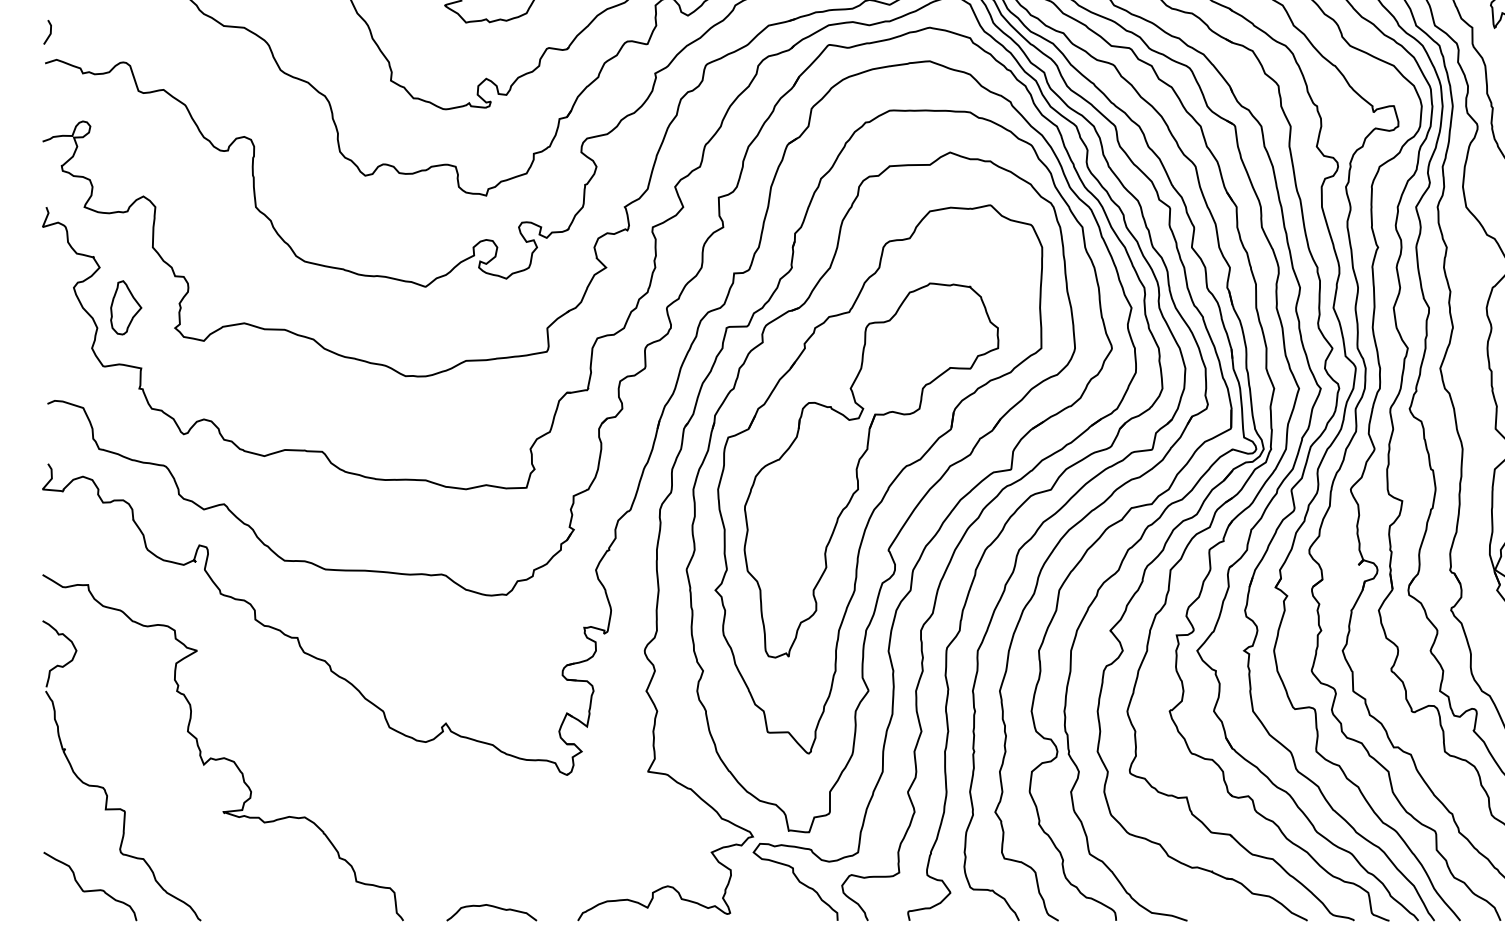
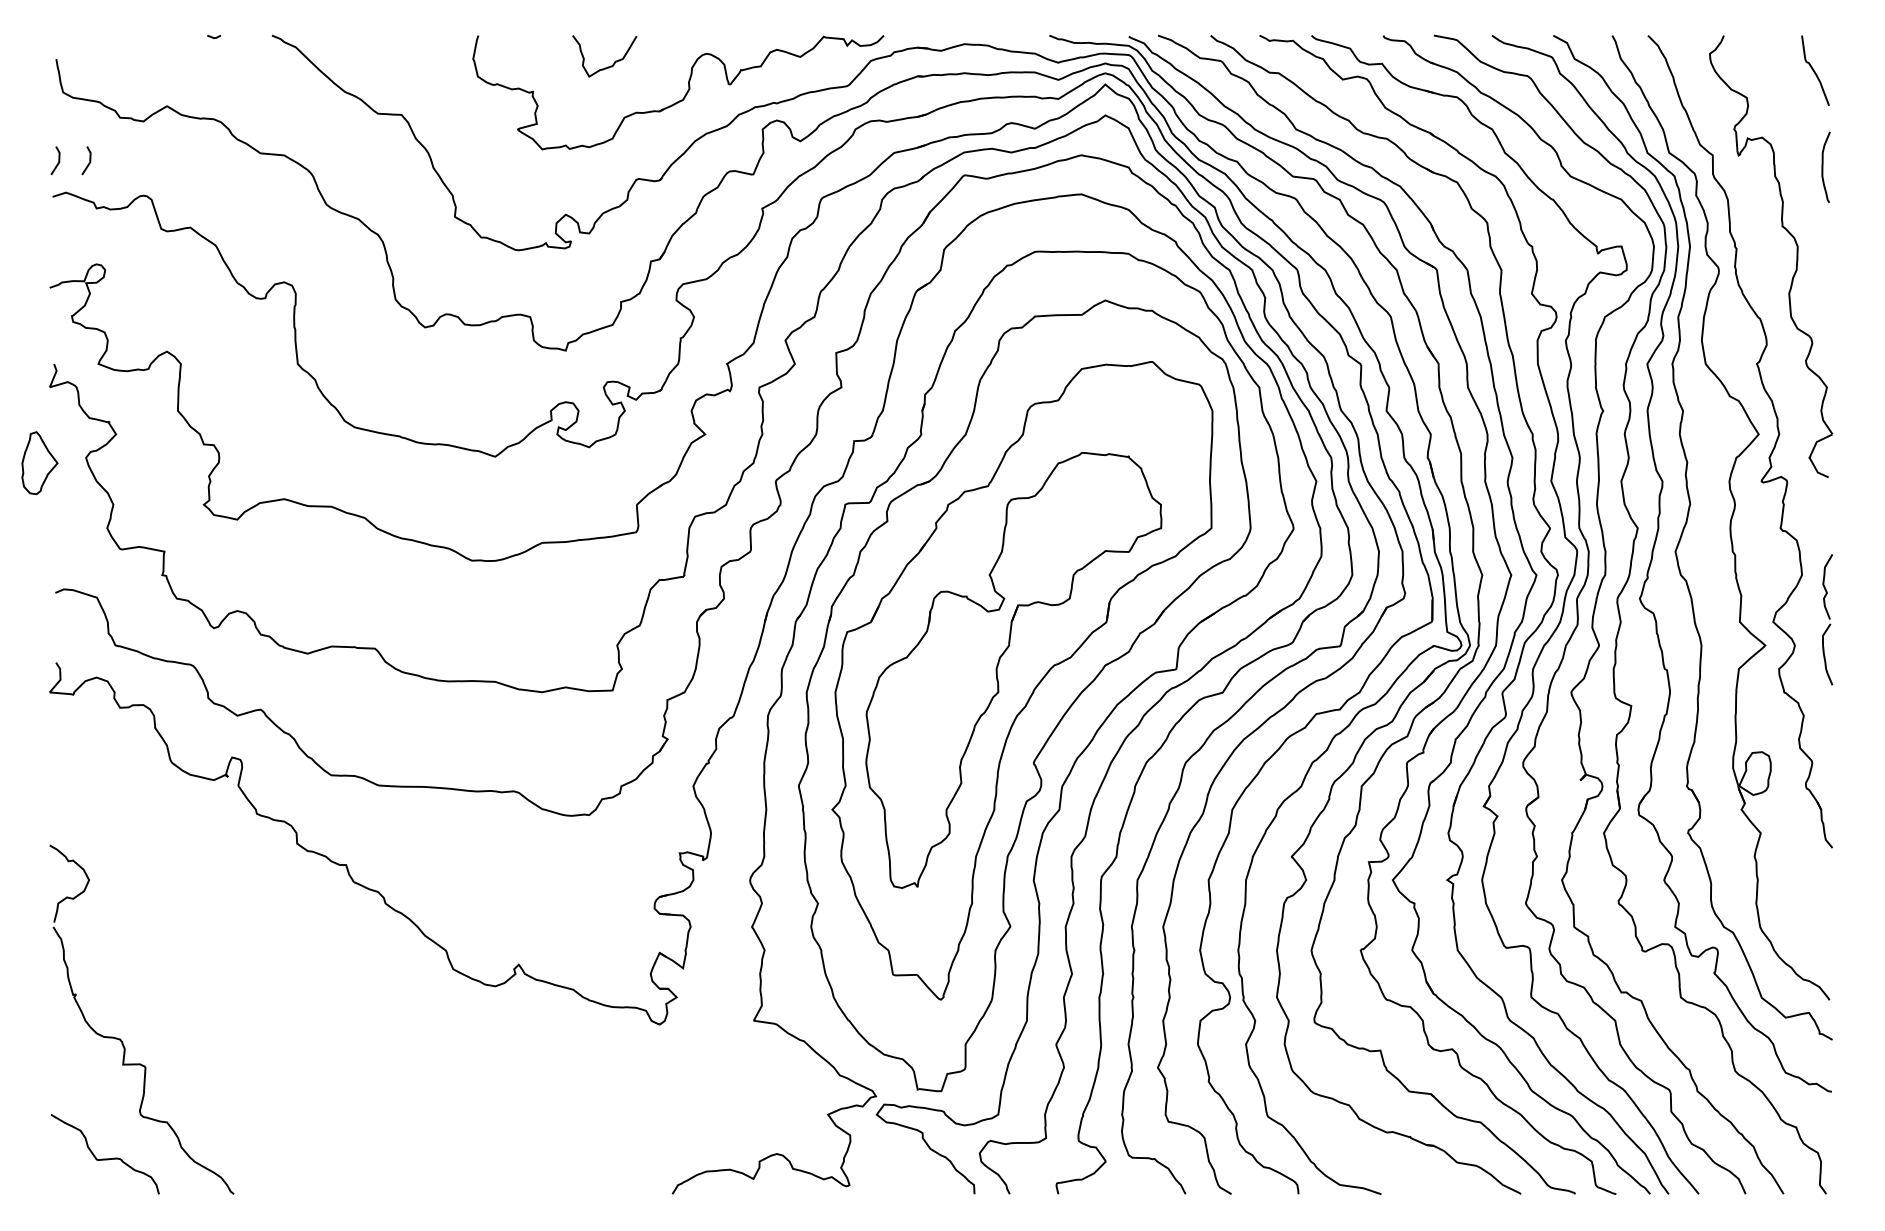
line: (76, 32) -> (89, 160), added
part: (125, 308) -> (39, 463), moved
curve: (222, 757) -> (259, 1004), removed
curve: (492, 907) -> (573, 1178), removed

